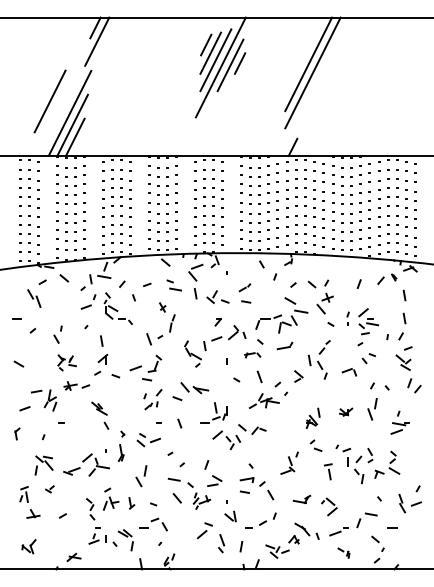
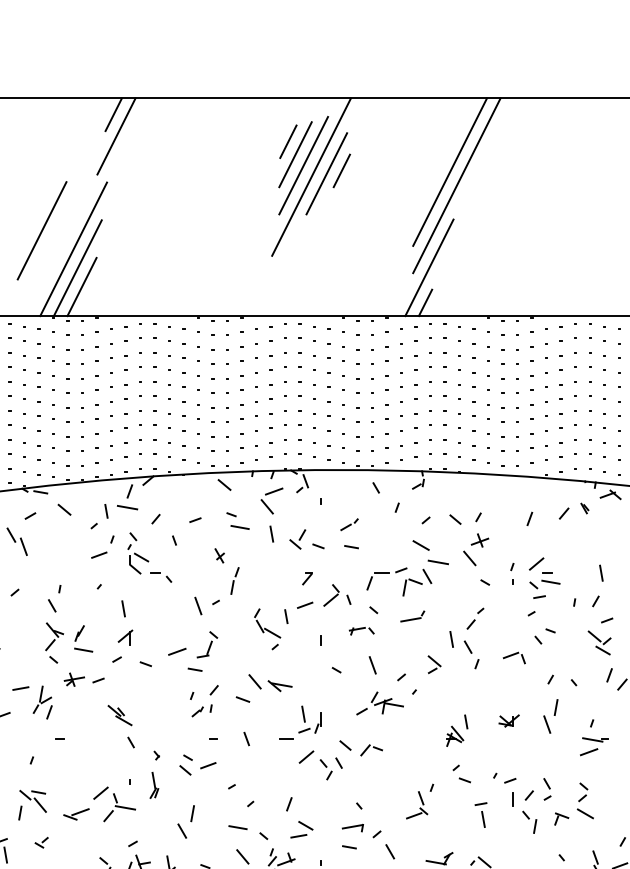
line: (295, 124) -> (429, 267), added
line: (404, 295) -> (601, 536), removed
part: (66, 362) -> (67, 642), size x1.67

